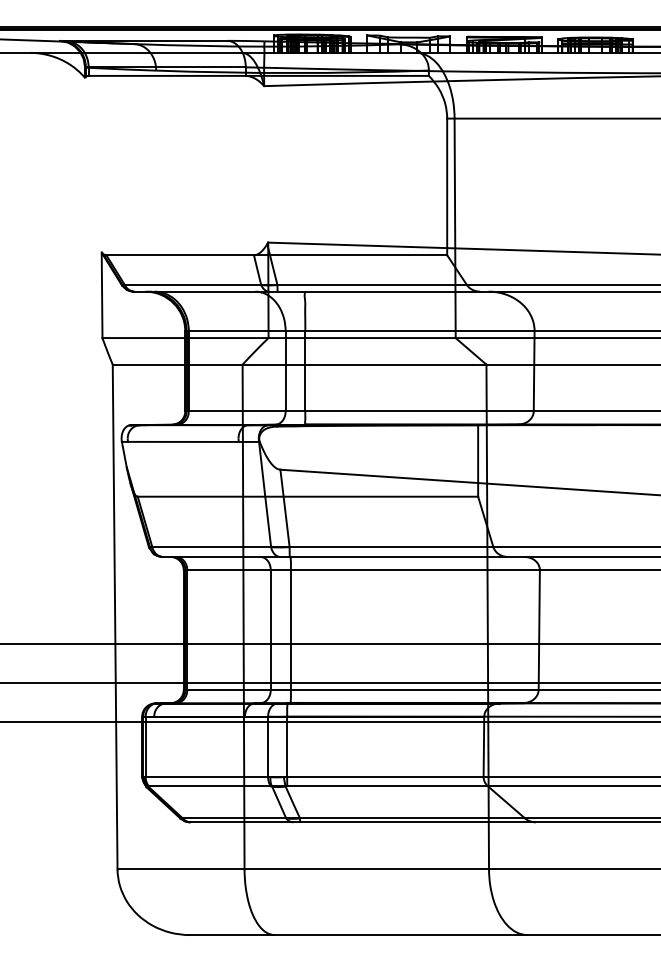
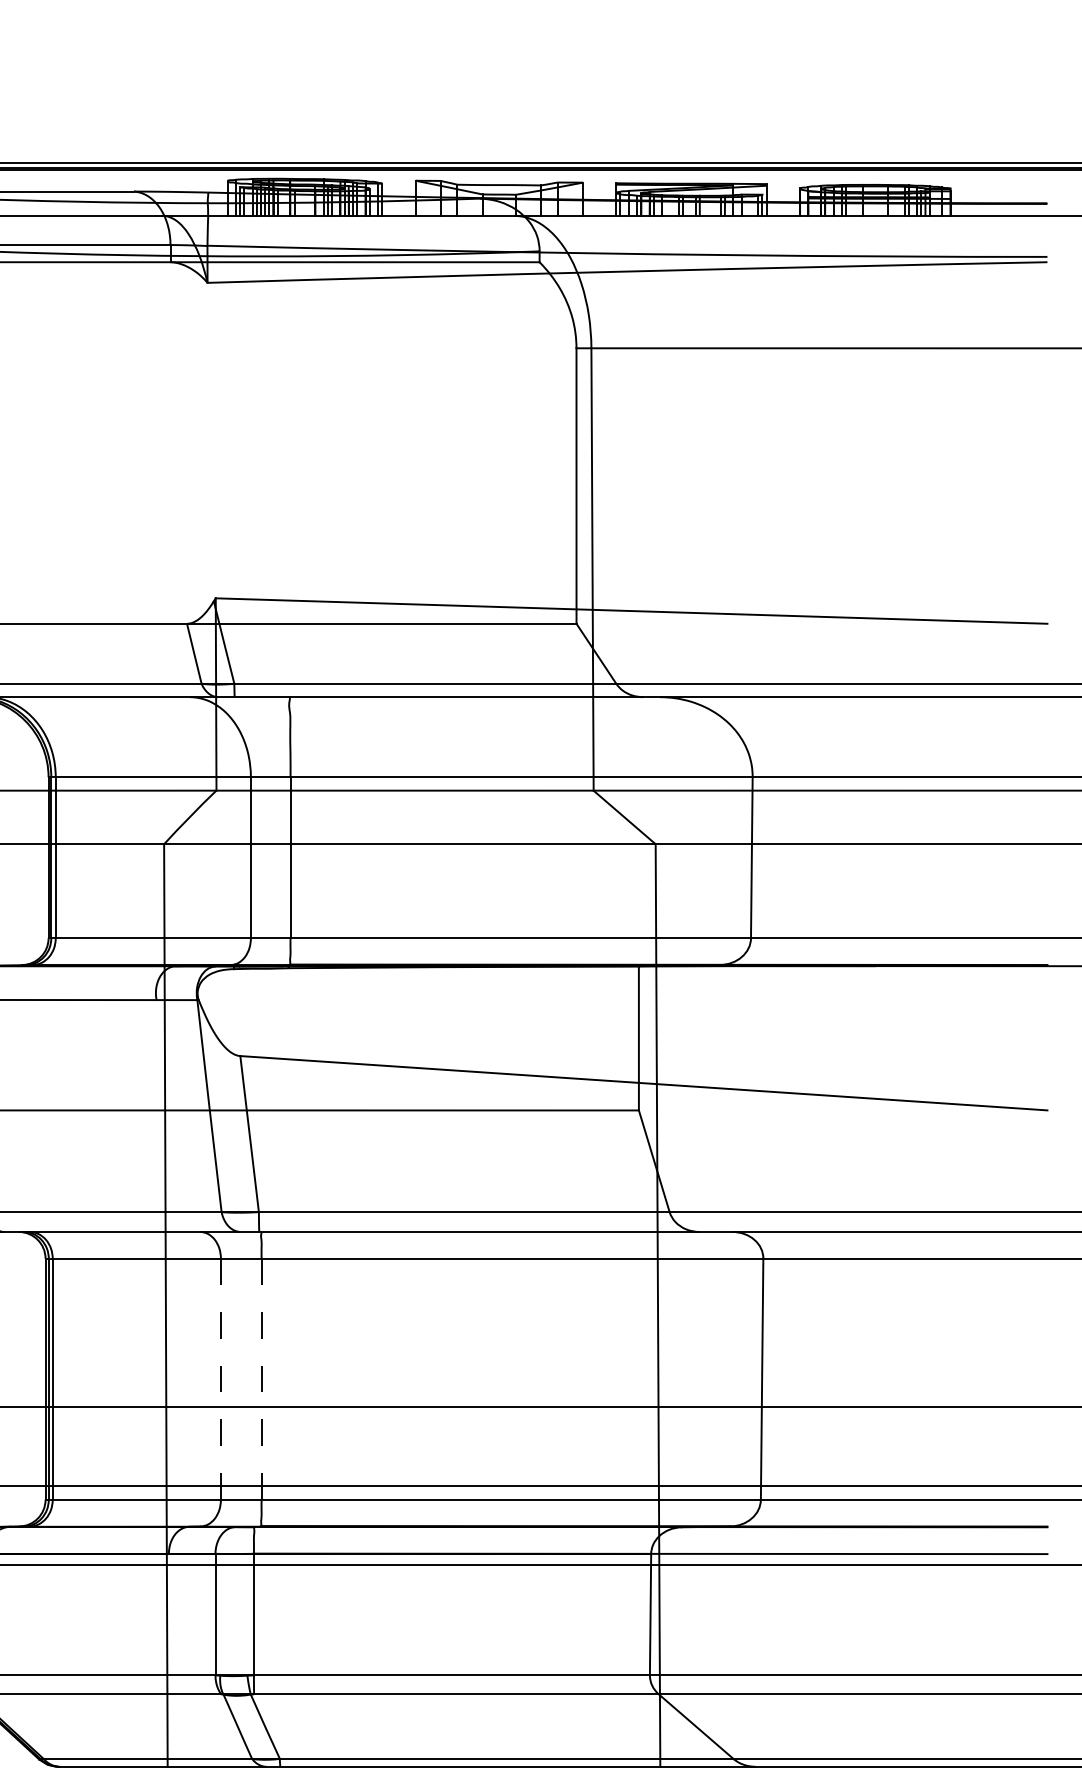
line: (270, 630) -> (220, 1380), solid -> dashed
line: (290, 630) -> (260, 1380), solid -> dashed

